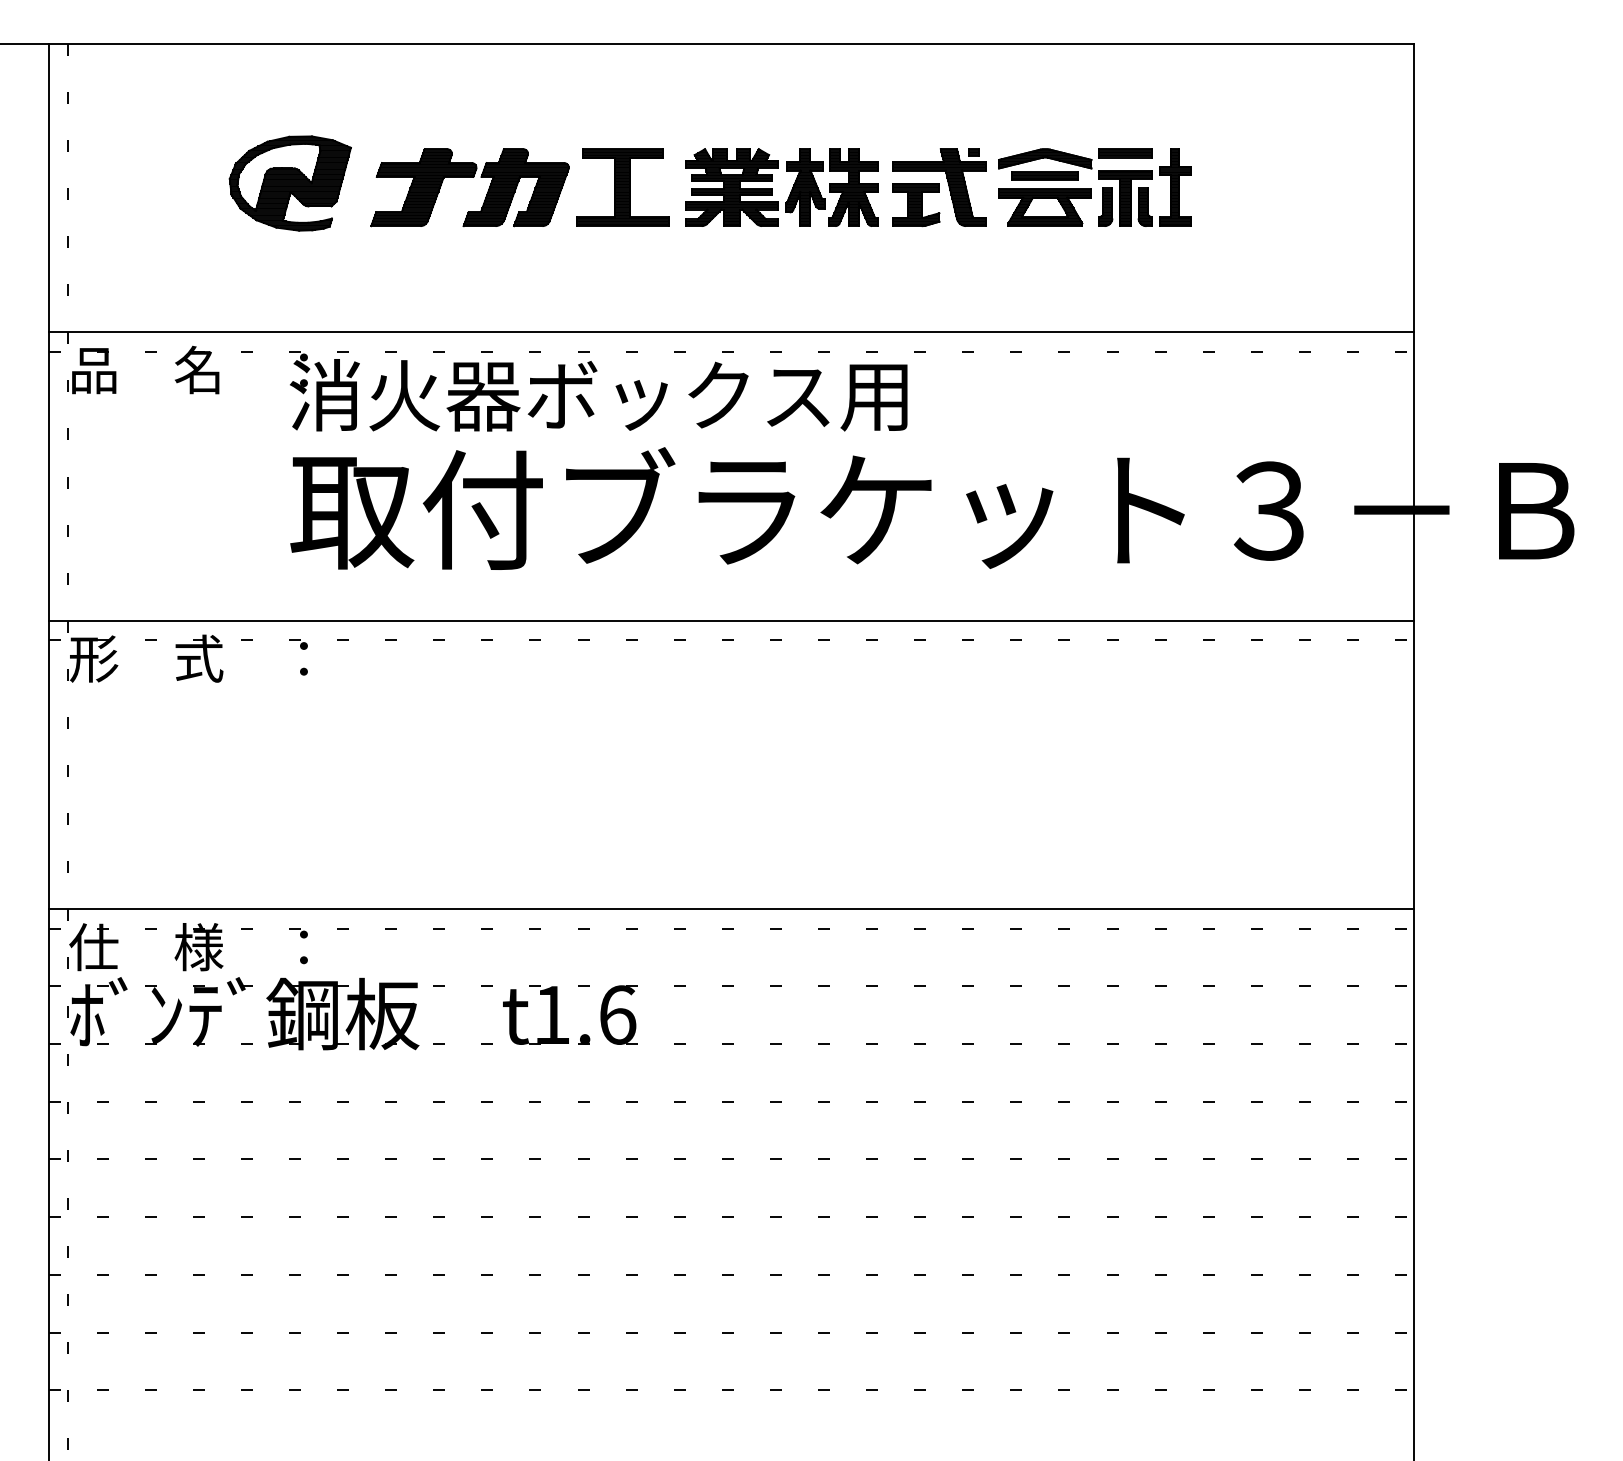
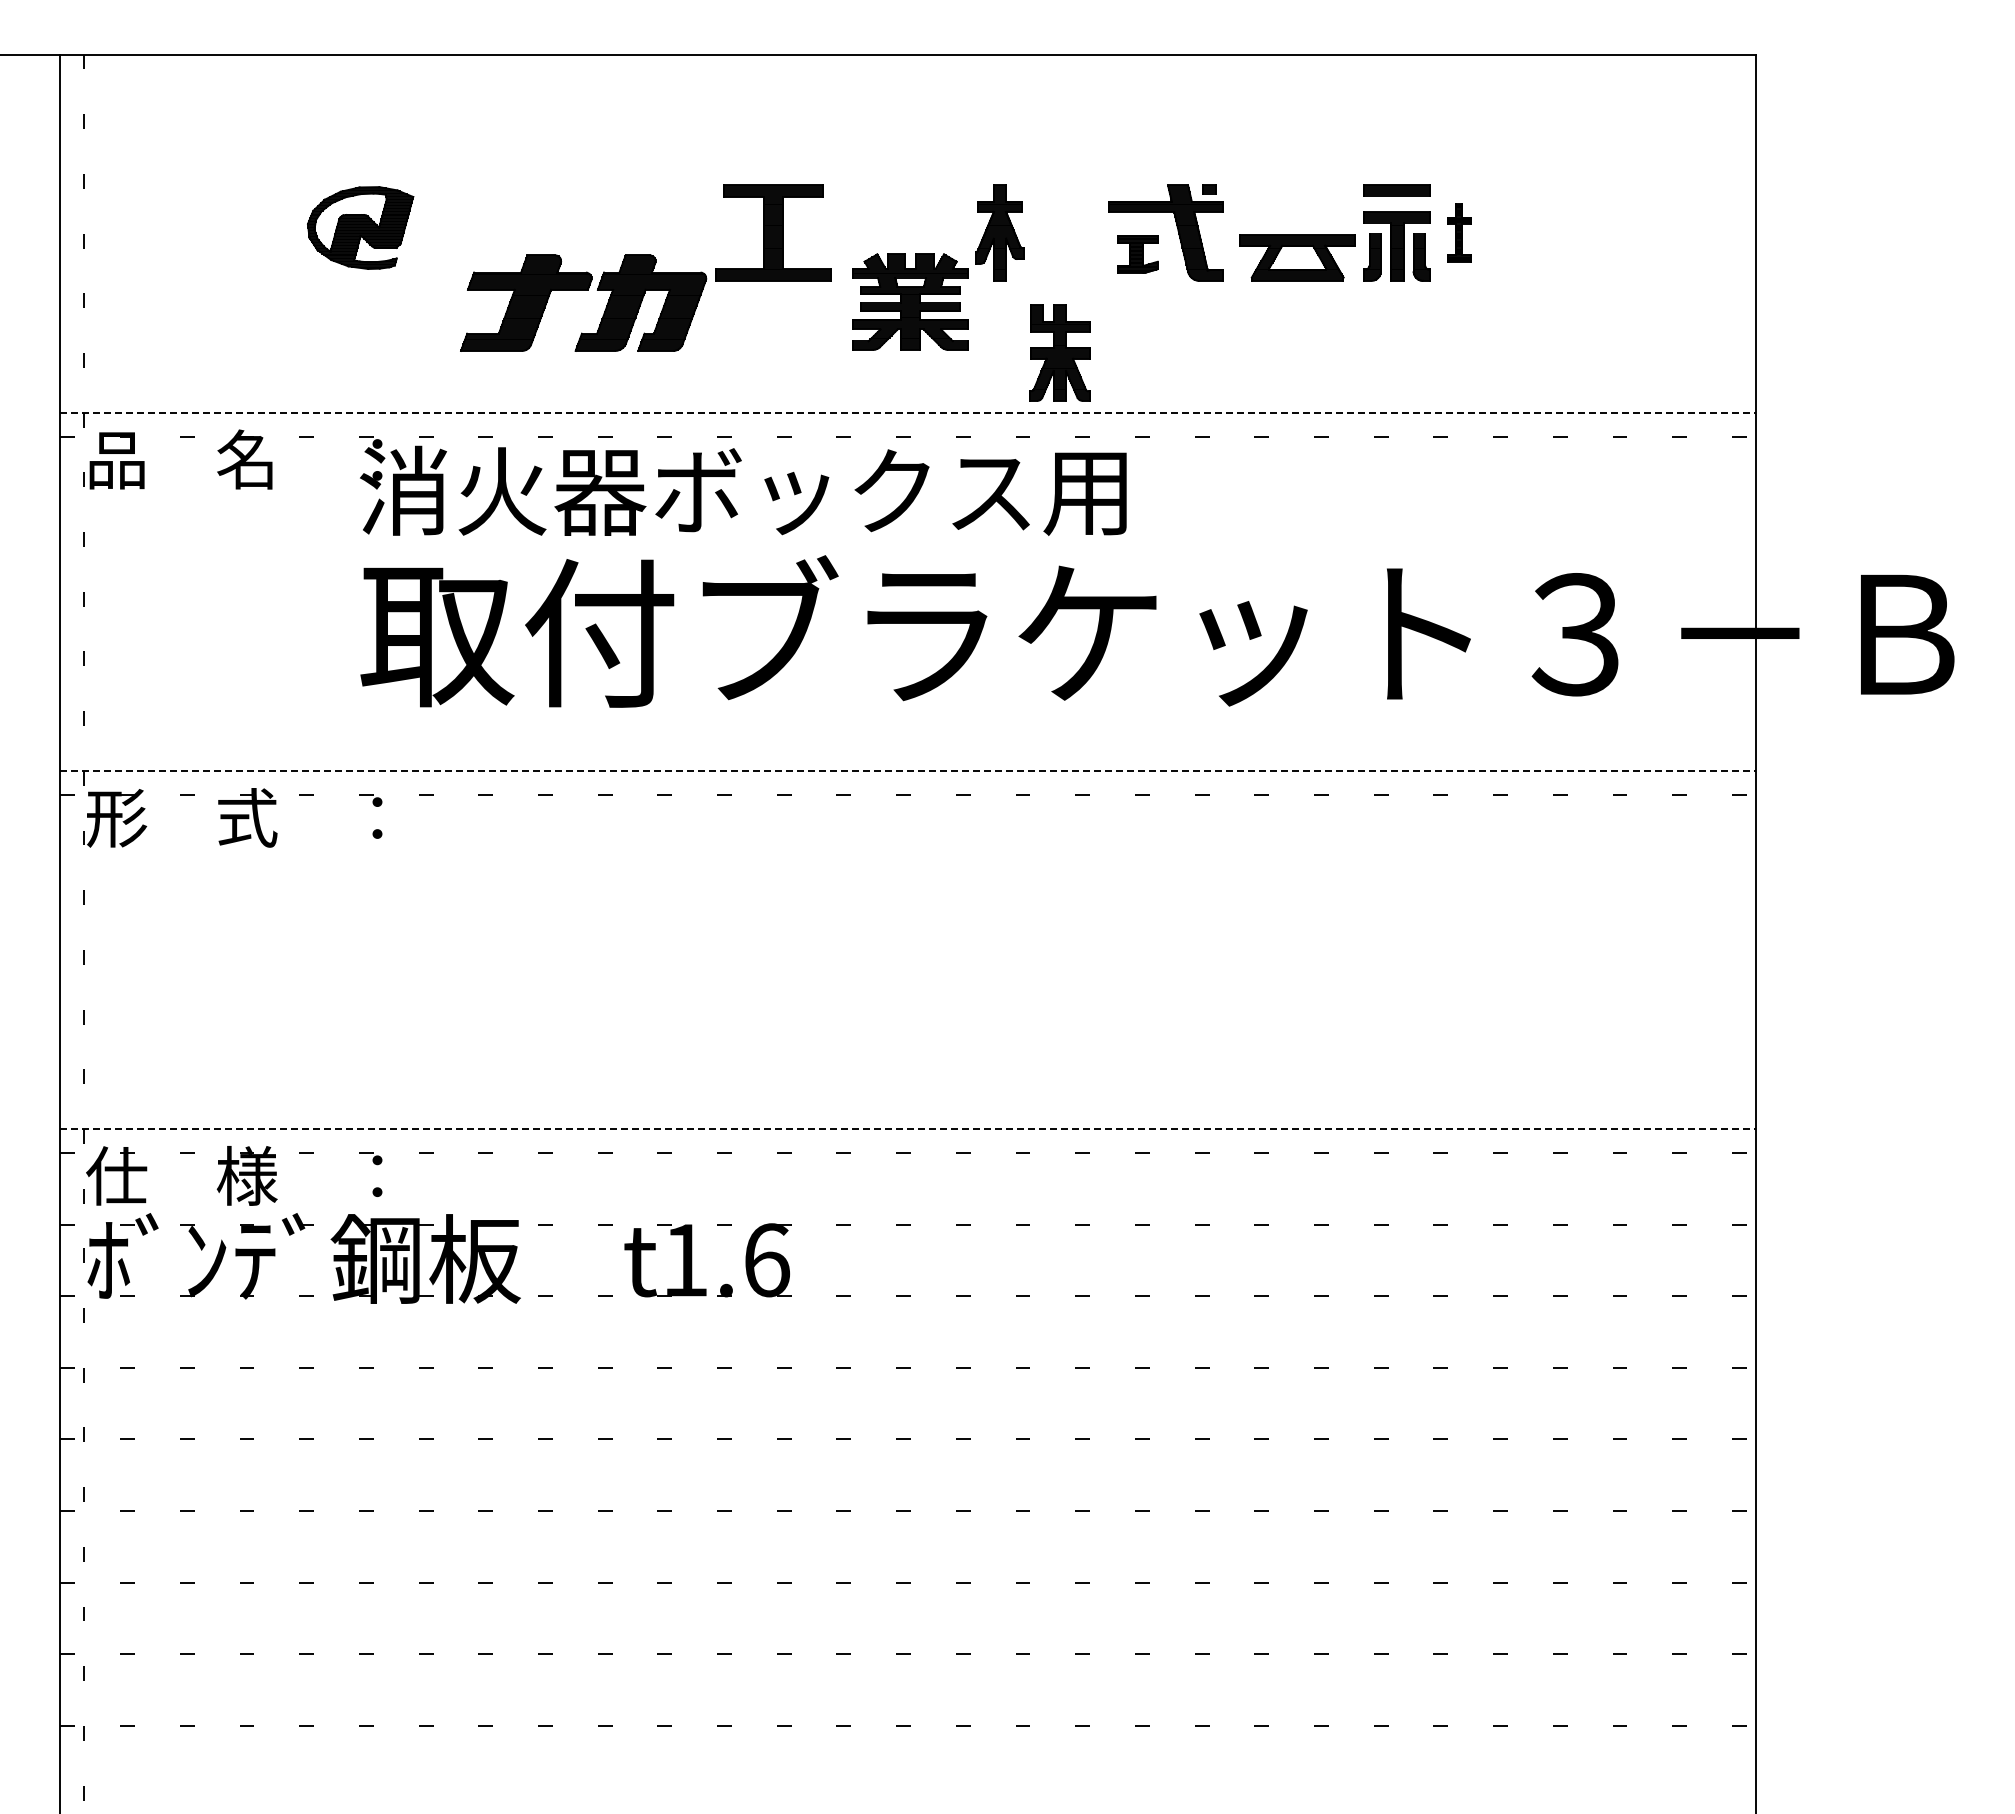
part: (1045, 158) -> (1297, 196), removed
part: (469, 177) -> (583, 290), moved
part: (290, 183) -> (360, 227), size x0.7
part: (731, 187) -> (910, 301), moved
part: (853, 187) -> (1059, 352), moved
part: (1175, 187) -> (1459, 232), size x0.6
part: (916, 204) -> (1137, 254), size x0.7
line: (731, 332) -> (908, 412), solid -> dashed
line: (731, 620) -> (908, 770), solid -> dashed
line: (731, 909) -> (908, 1129), solid -> dashed

